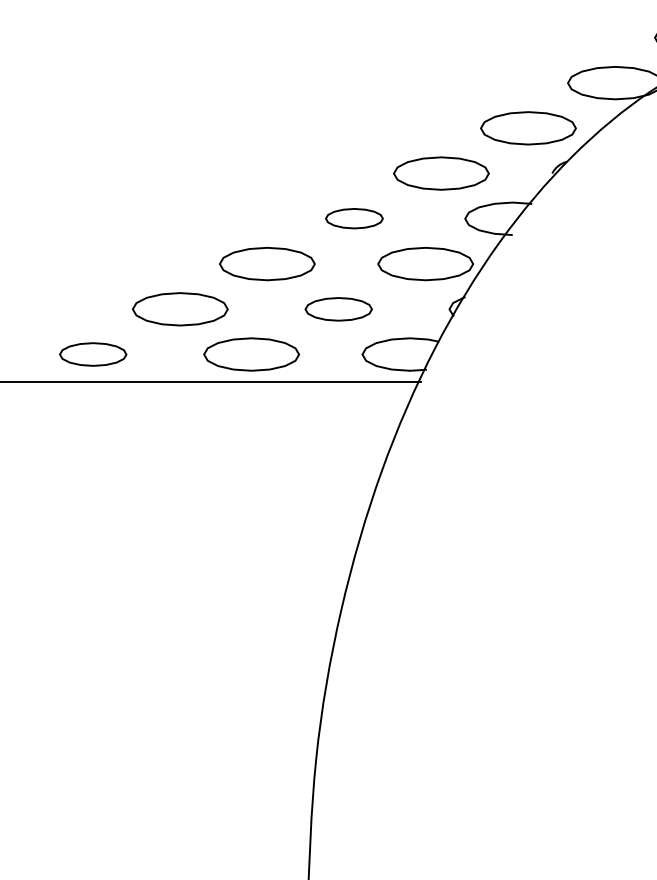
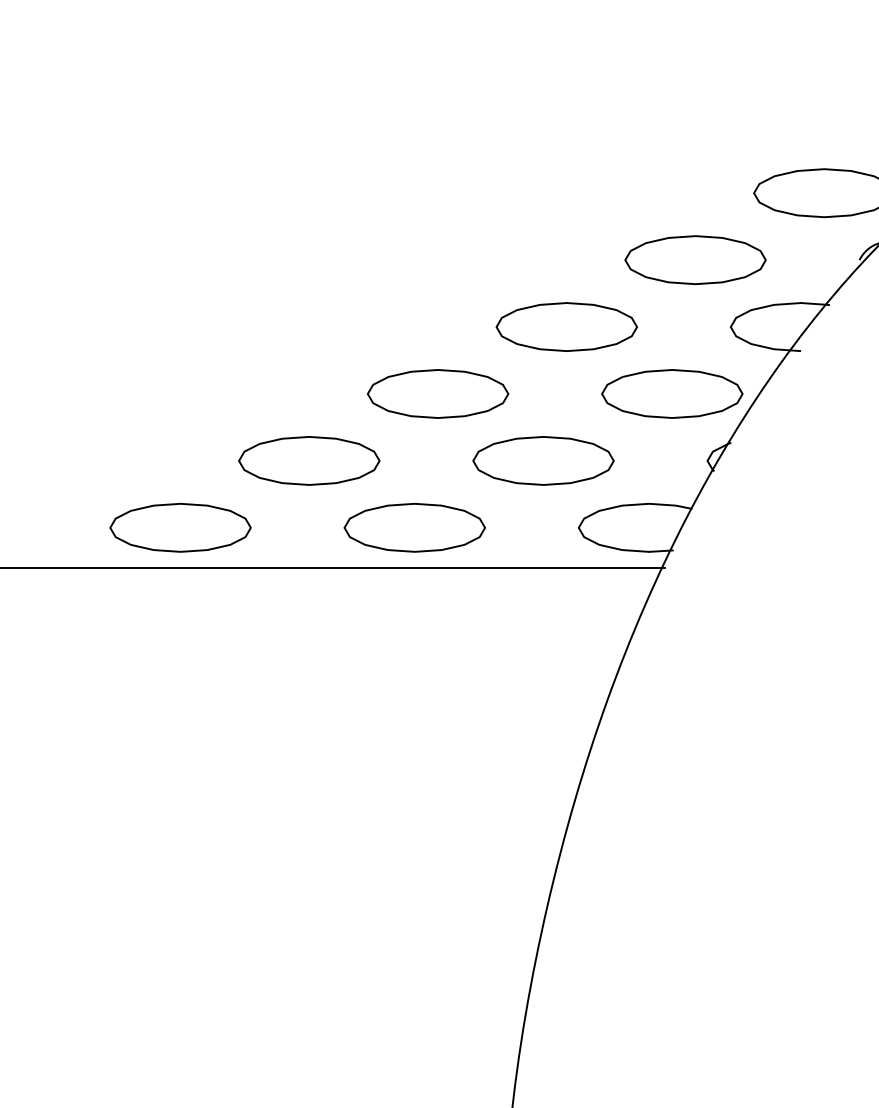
part: (354, 218) -> (566, 326), size x1.67
part: (338, 309) -> (543, 461), size x1.43
part: (92, 354) -> (179, 527), size x1.43

